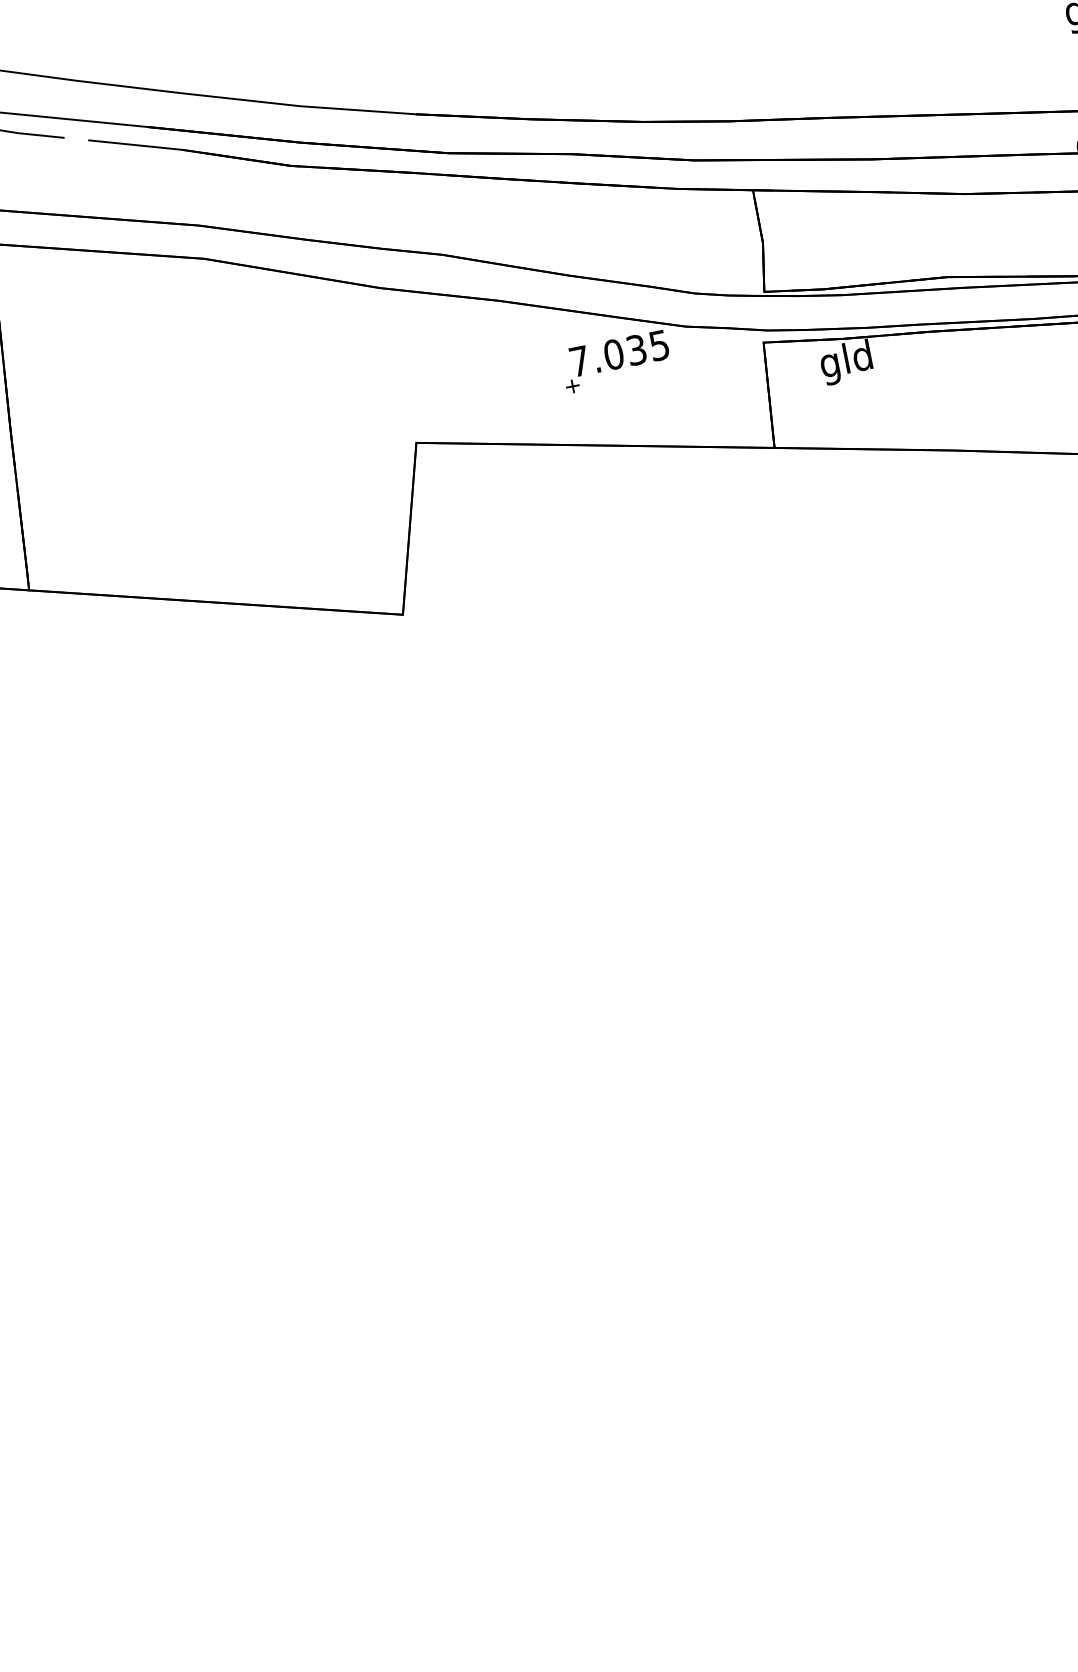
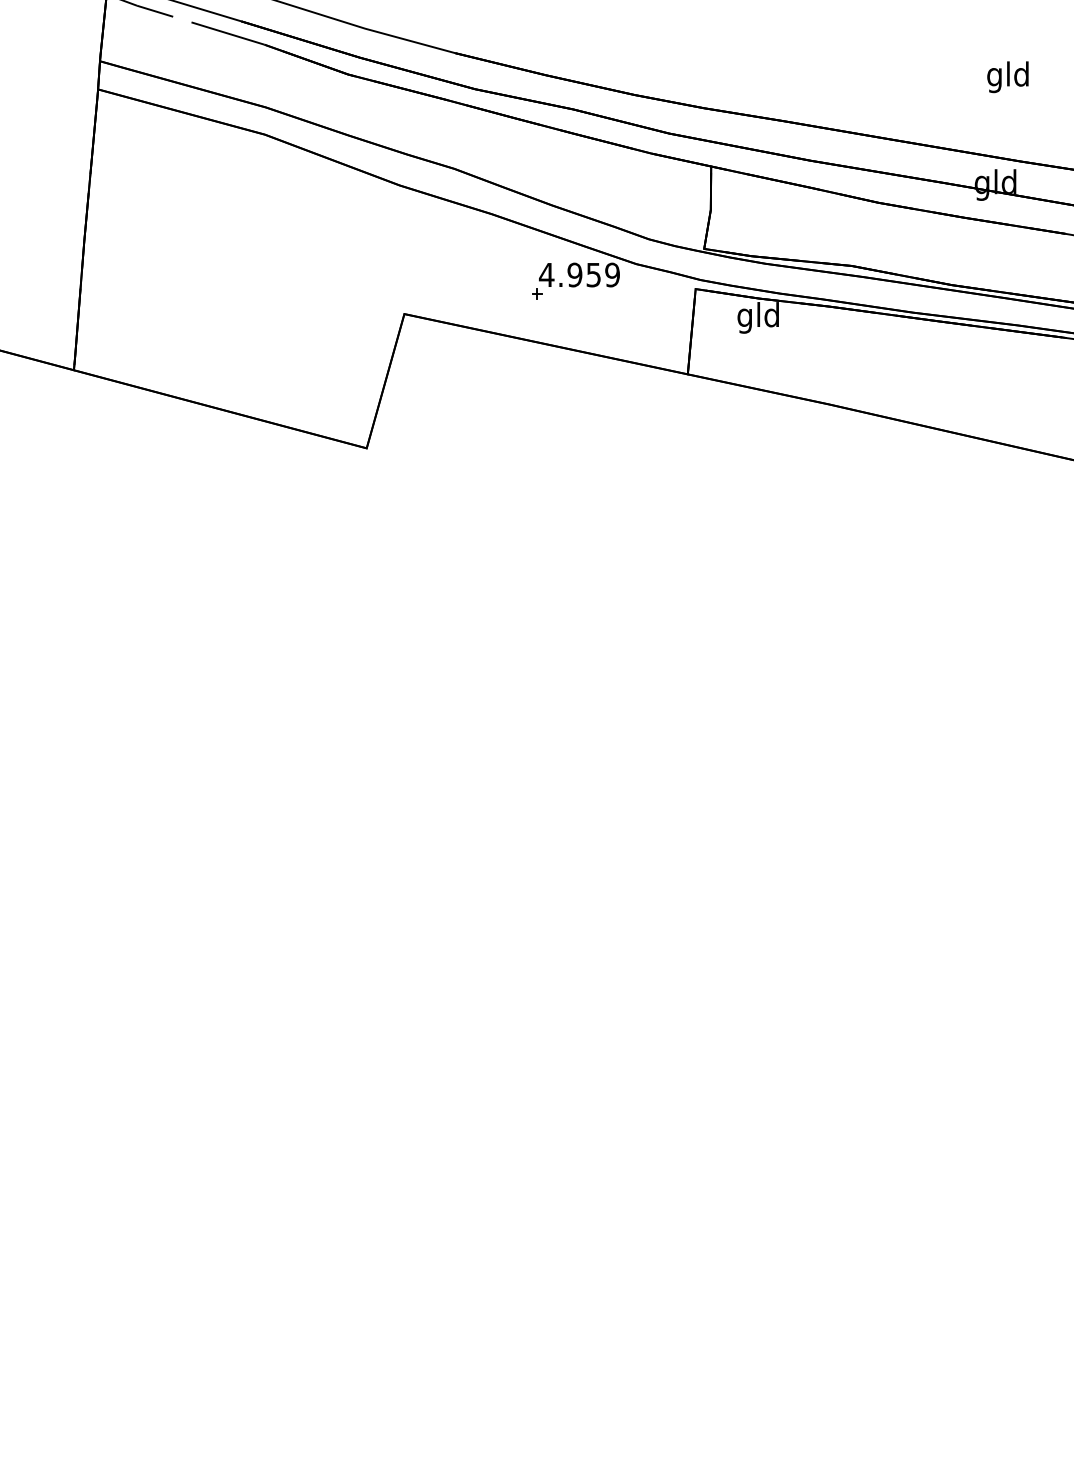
text: (618, 353) -> (578, 274), 7.035 -> 4.959

